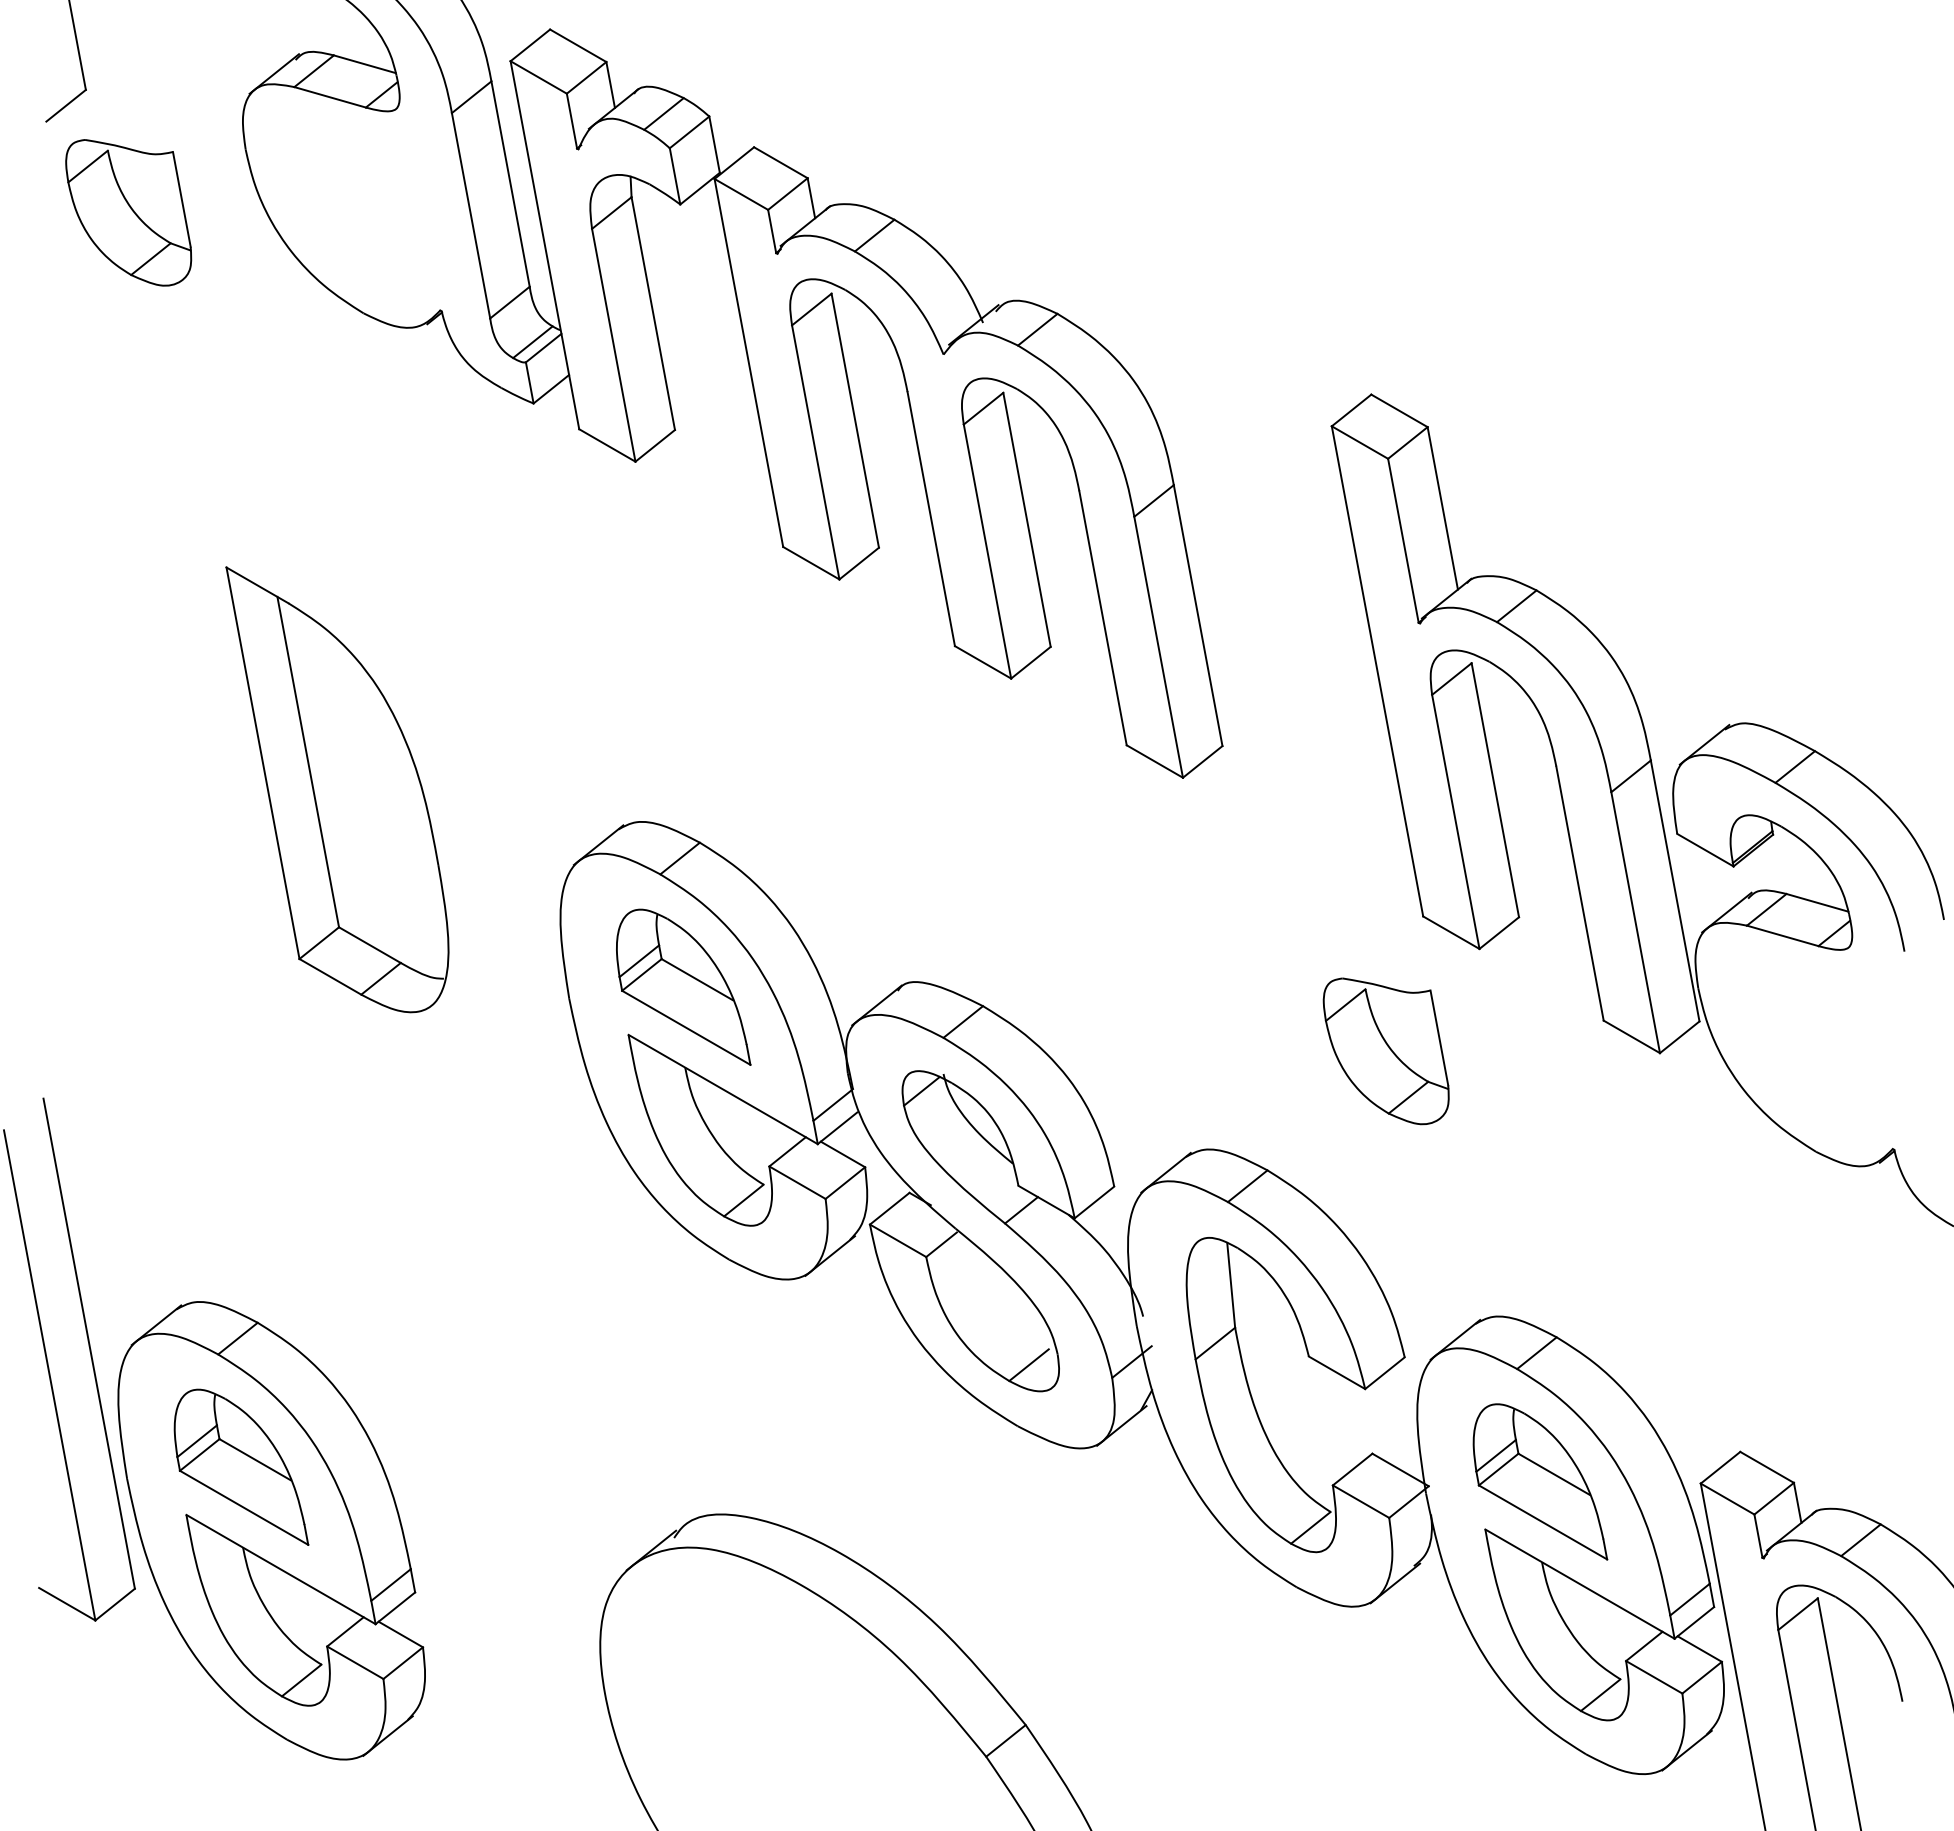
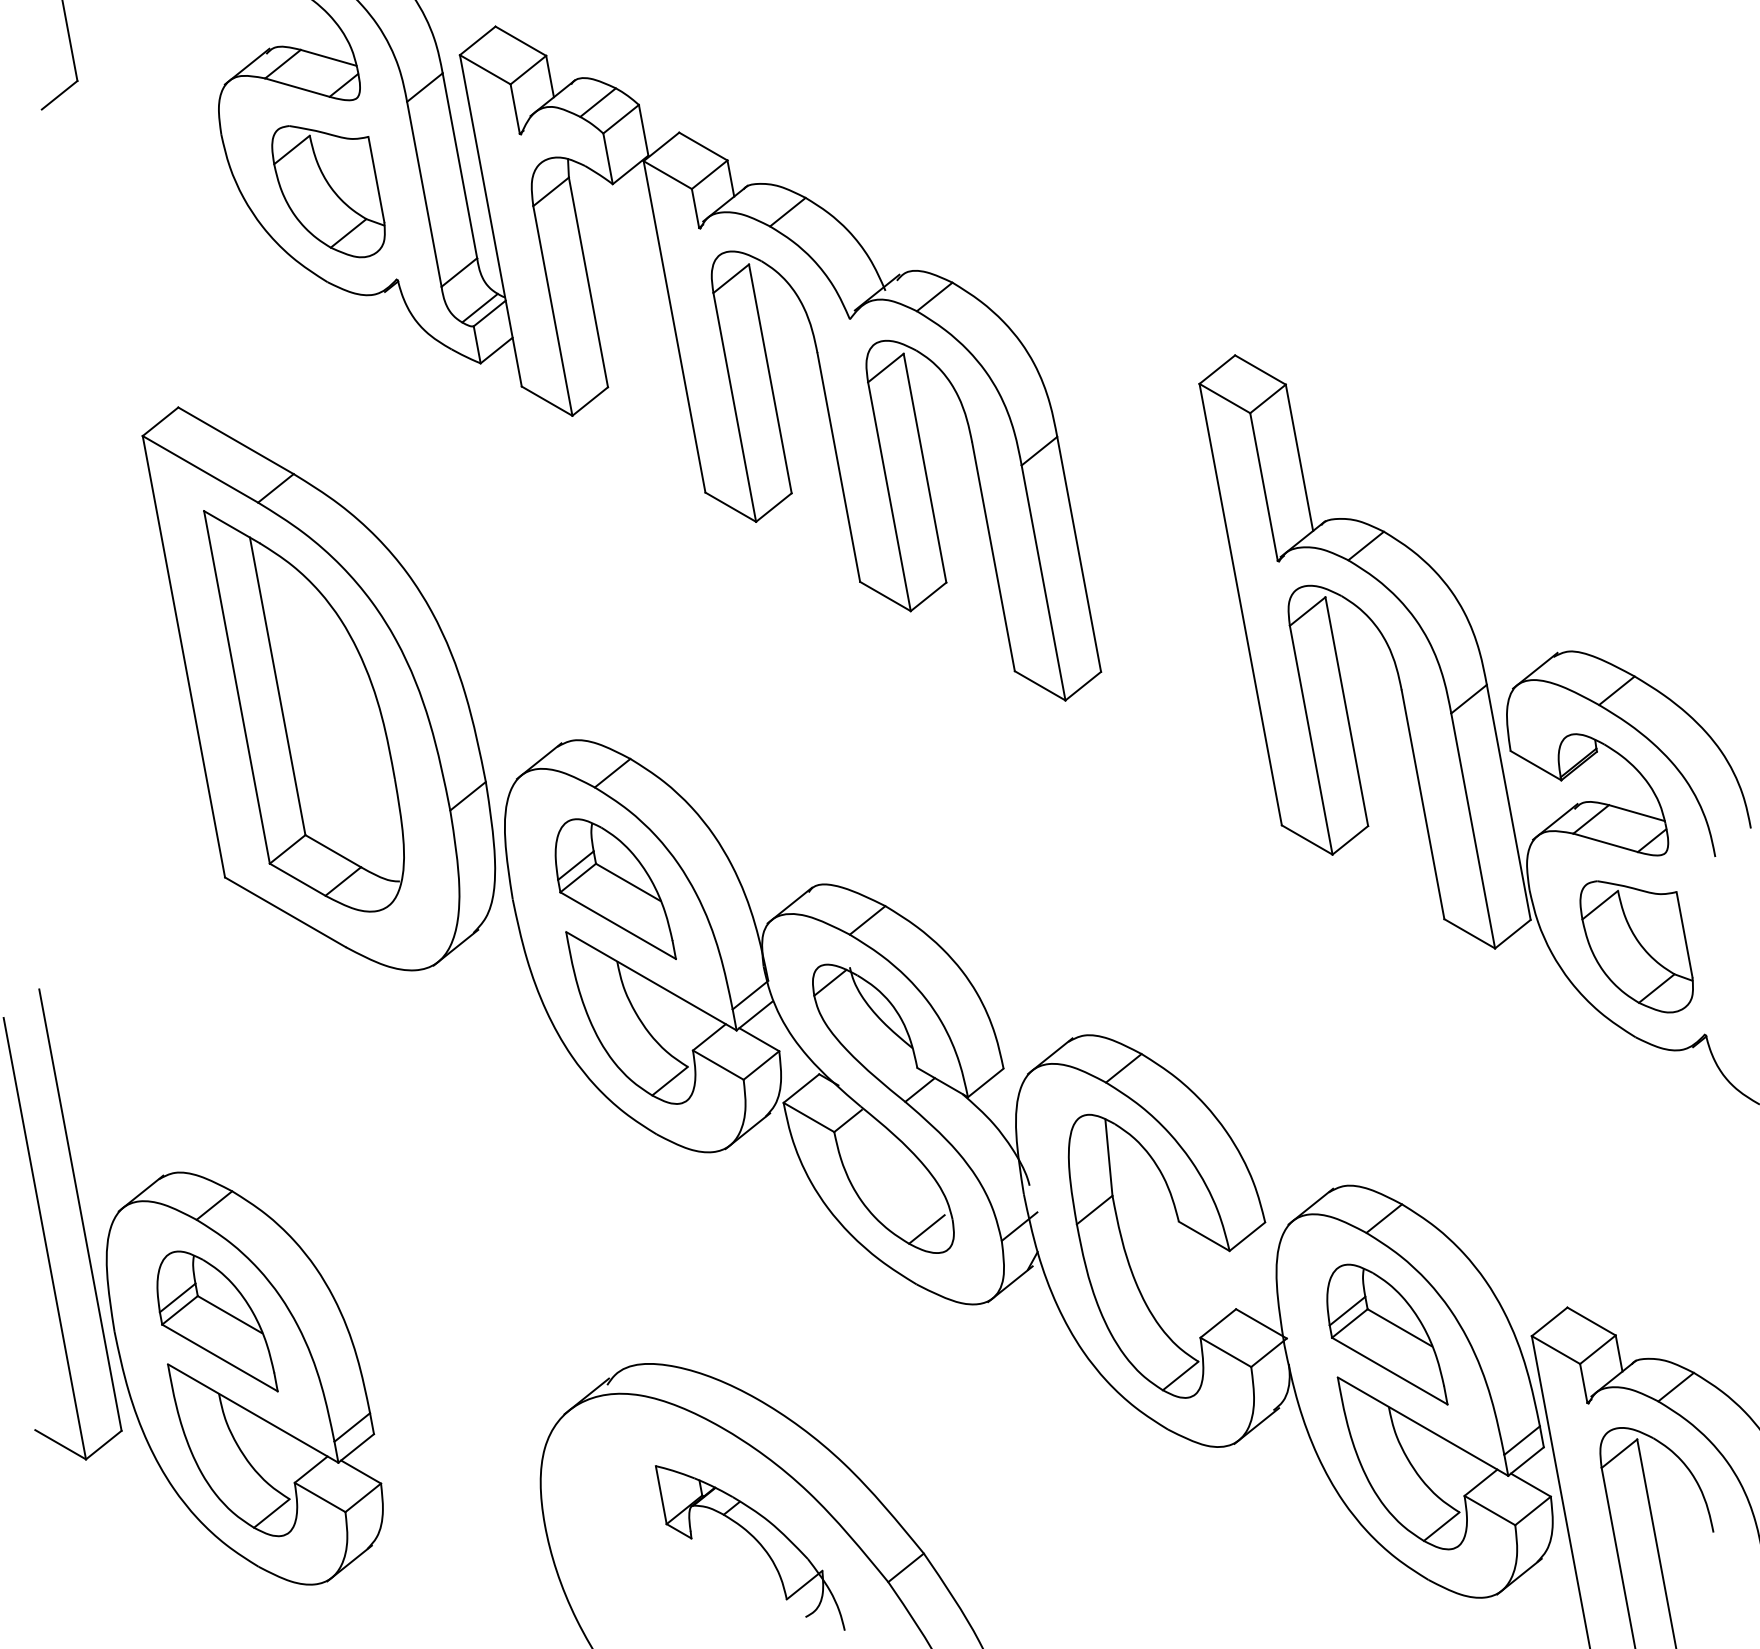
part: (128, 212) -> (328, 191), moved
part: (353, 764) -> (318, 688), added
part: (1385, 1051) -> (1636, 946), moved
part: (840, 1712) -> (757, 1542), added

